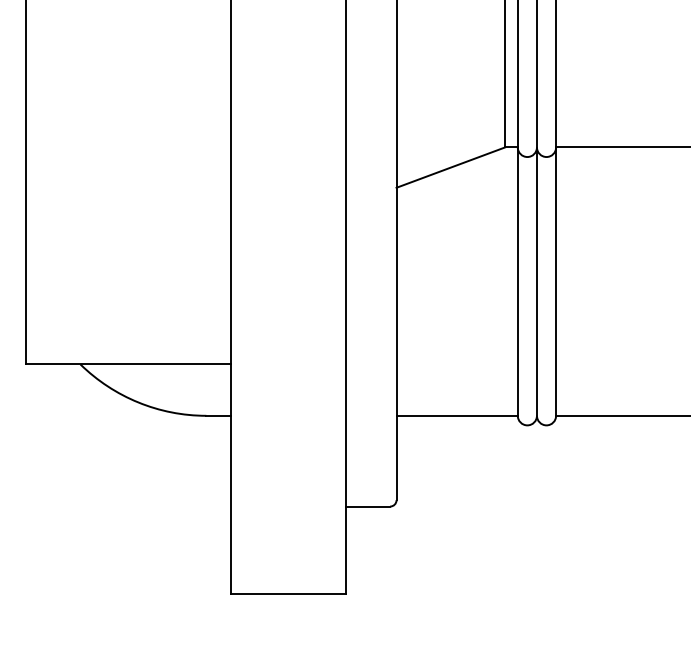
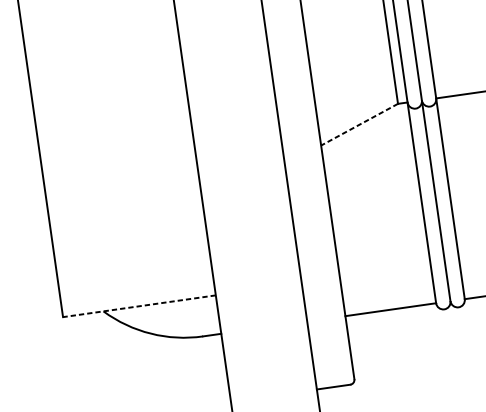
line: (450, 167) -> (359, 124), solid -> dashed
line: (128, 364) -> (139, 306), solid -> dashed

